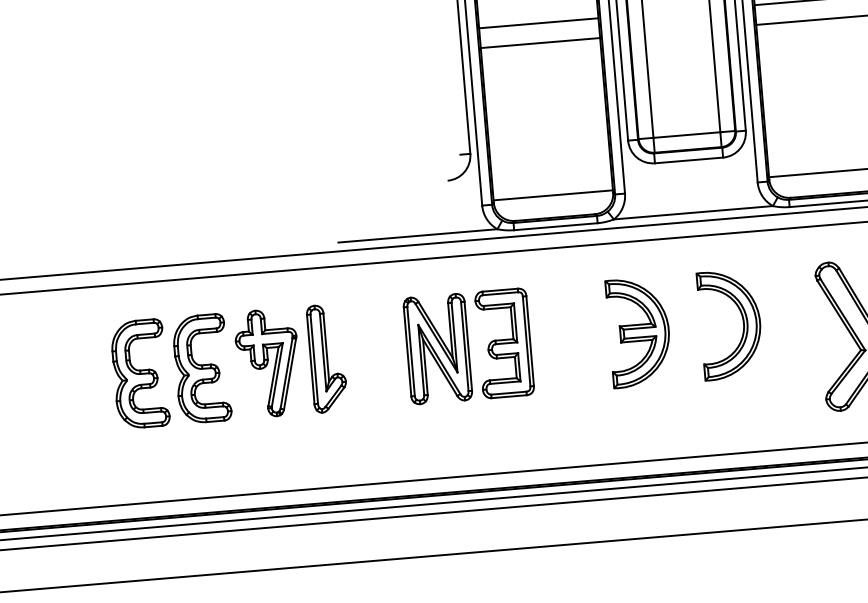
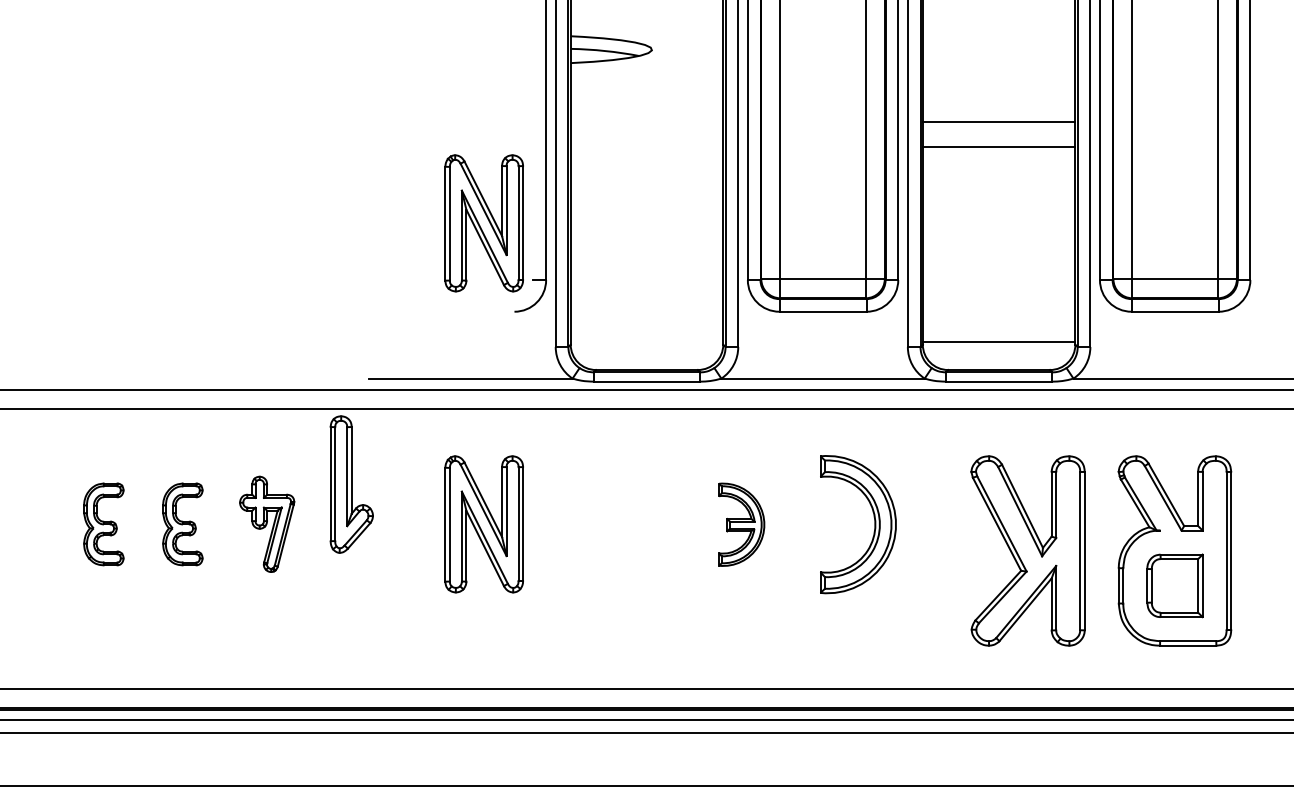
line: (538, 23) -> (646, 121), removed
line: (540, 42) -> (646, 146), removed
part: (417, 113) -> (483, 223), added
line: (552, 195) -> (646, 341), removed
part: (639, 332) -> (741, 524), size x0.6
part: (504, 343) -> (569, 524), removed
part: (327, 358) -> (351, 484), moved
part: (267, 363) -> (266, 524), size x0.7
part: (201, 368) -> (182, 524), size x0.6
part: (140, 374) -> (103, 524), size x0.6

